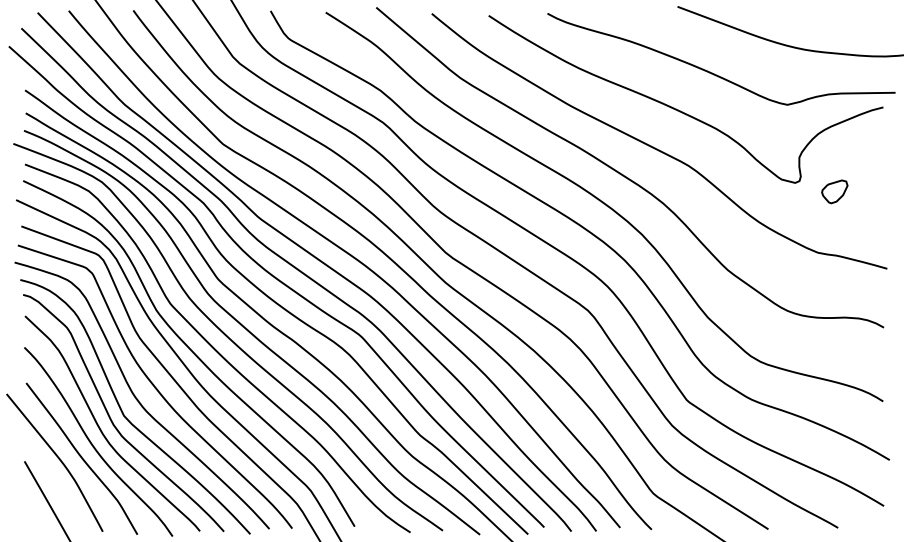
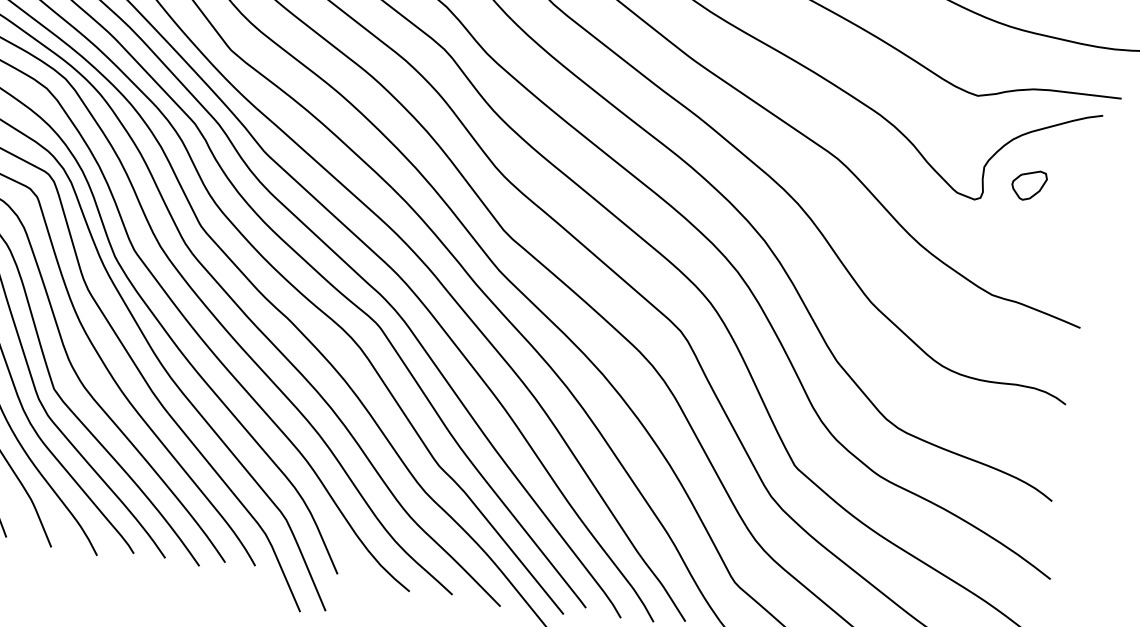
part: (834, 191) -> (1028, 184), moved

